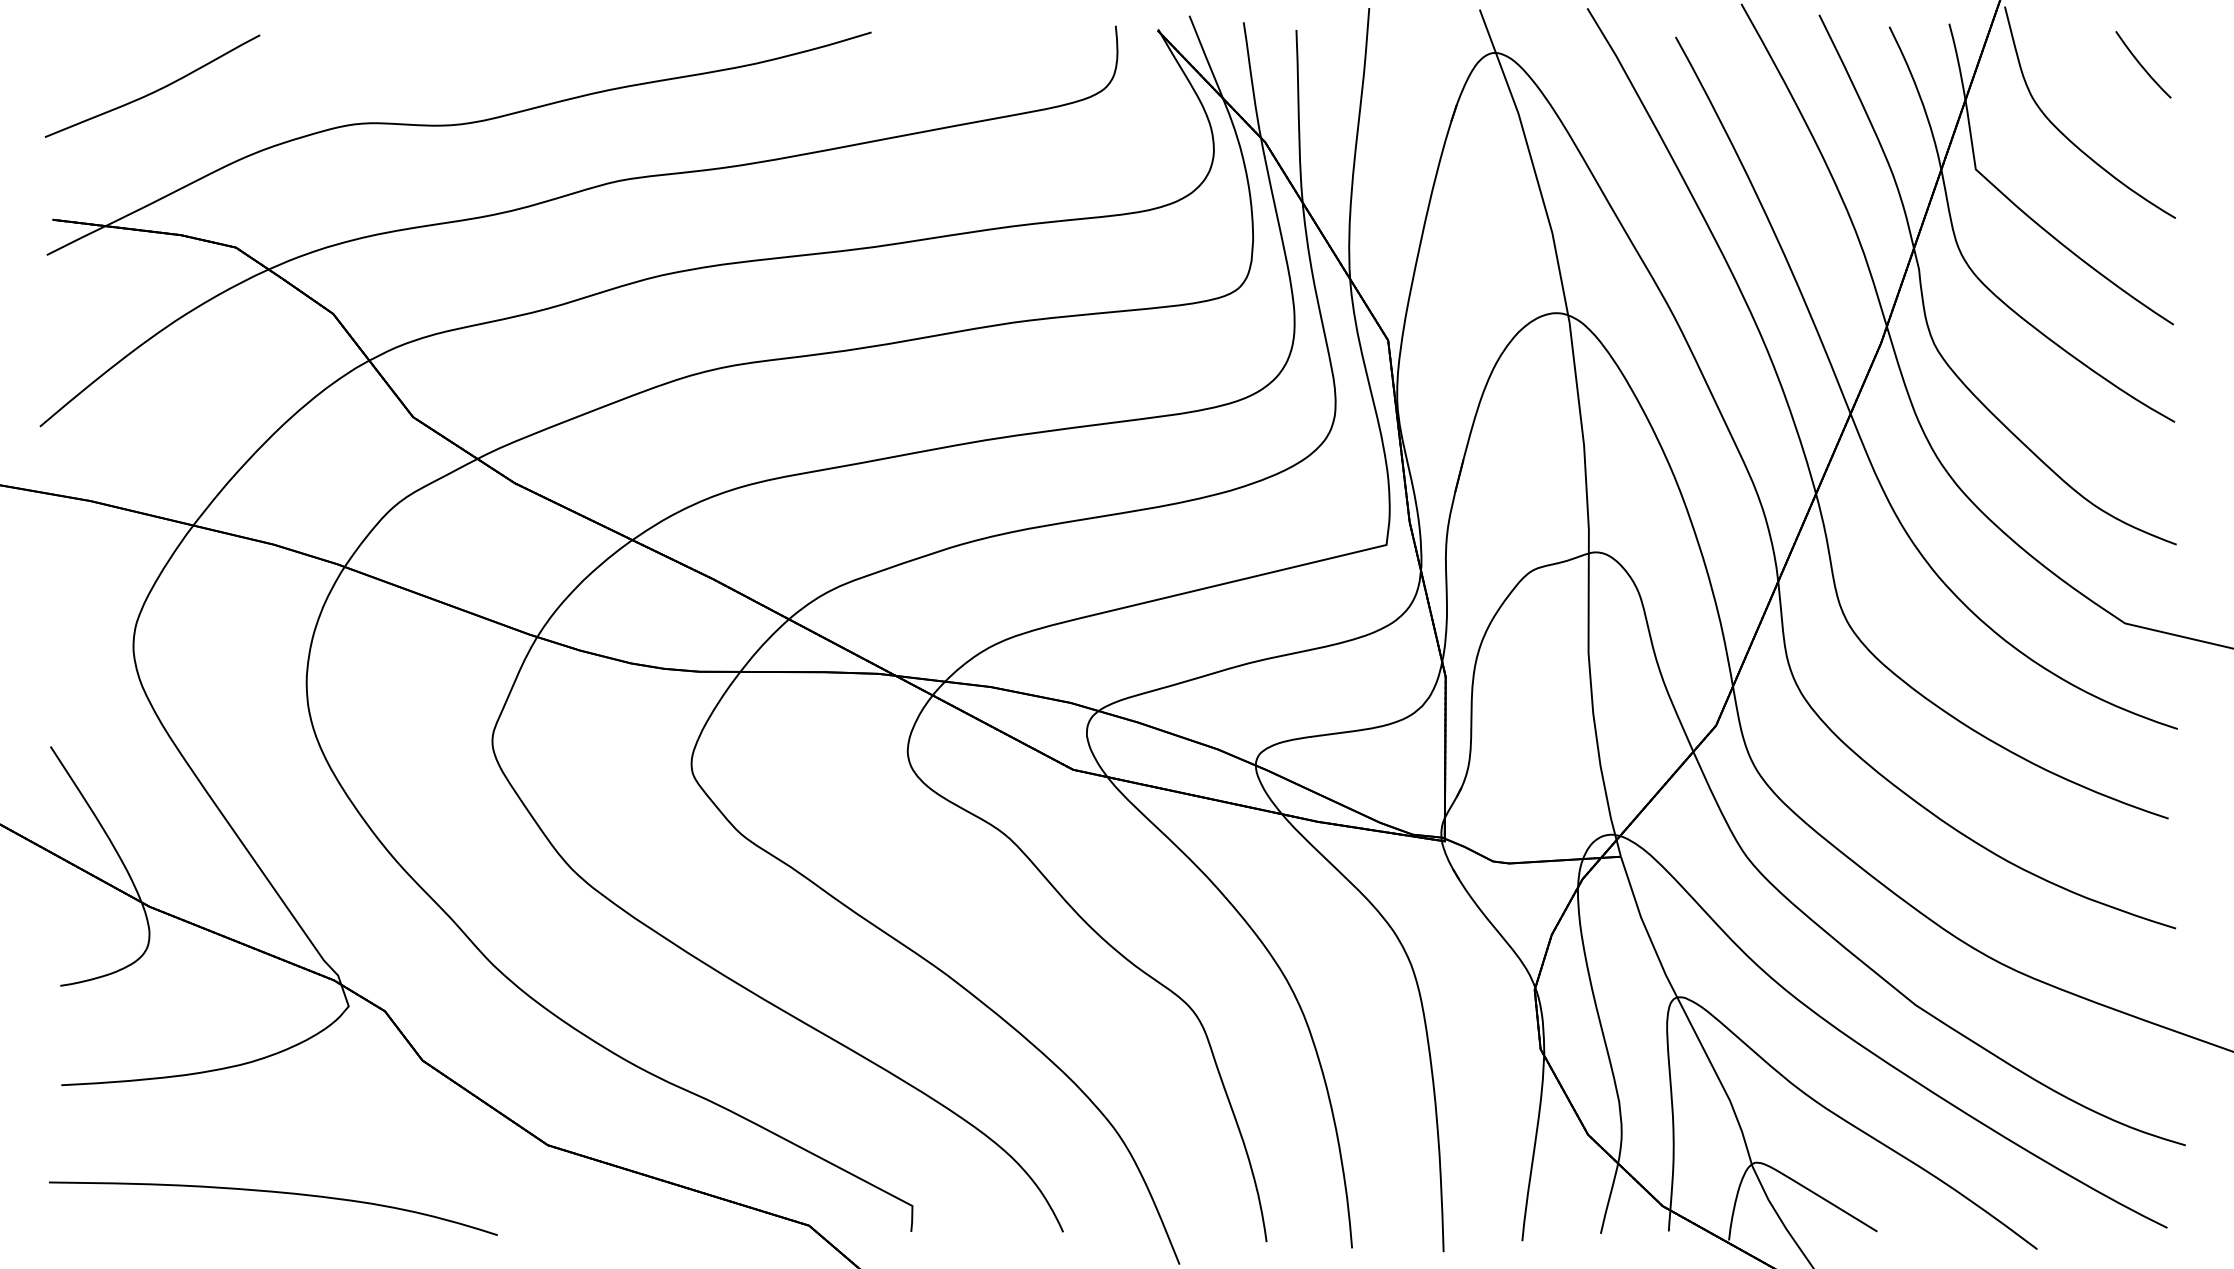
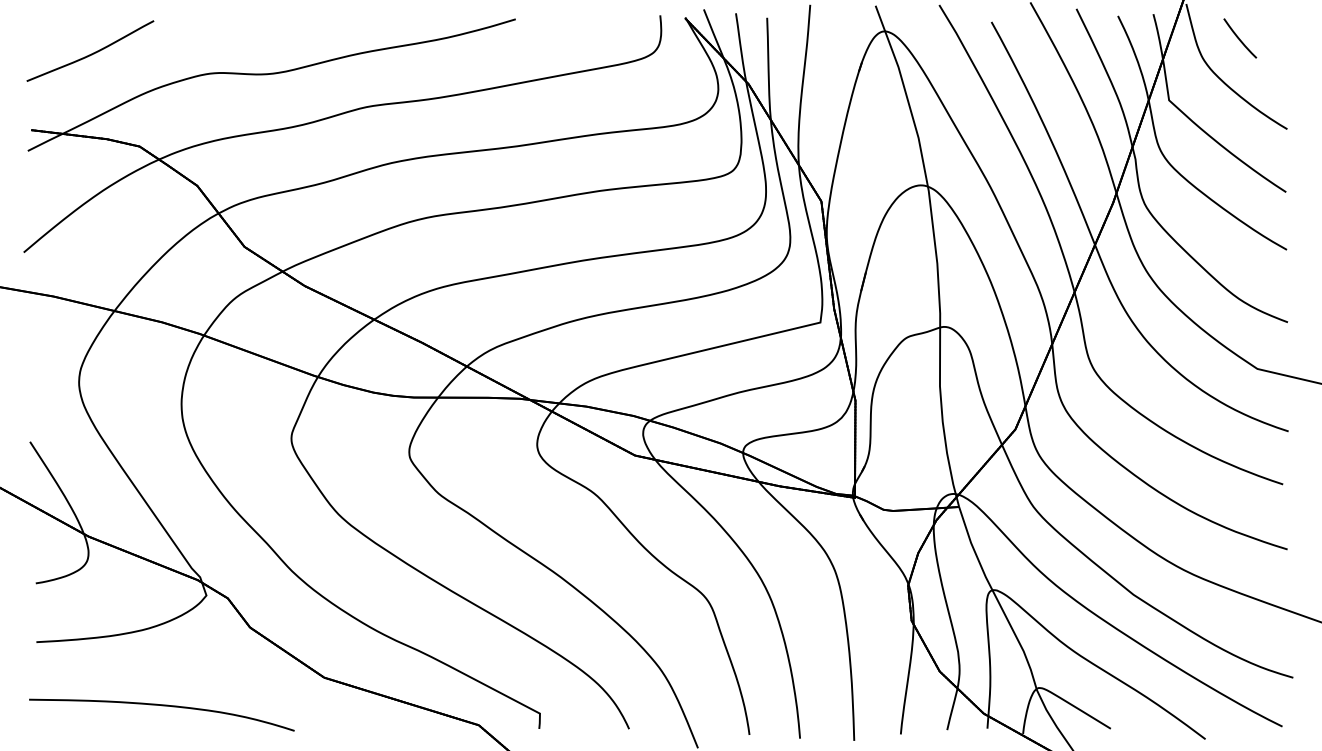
curve: (2142, 64) -> (1239, 38), moved

